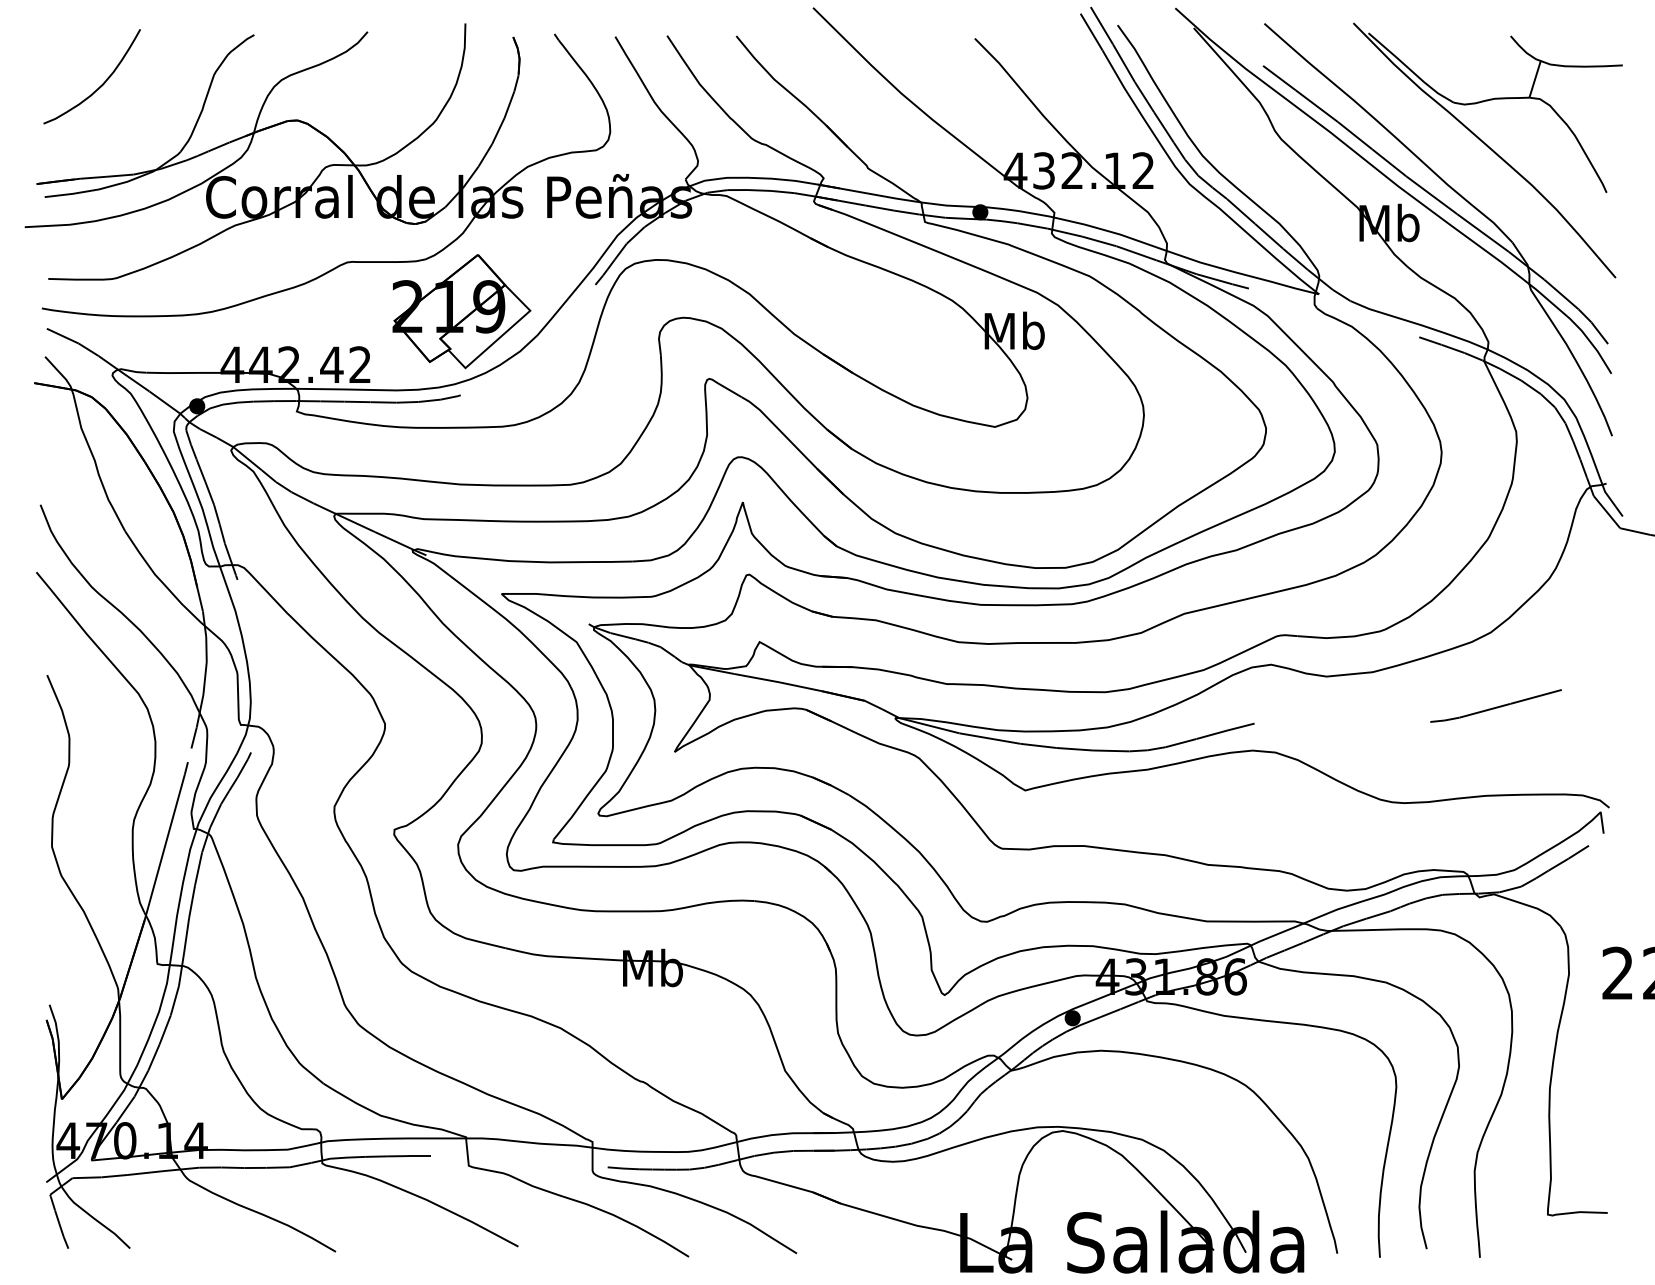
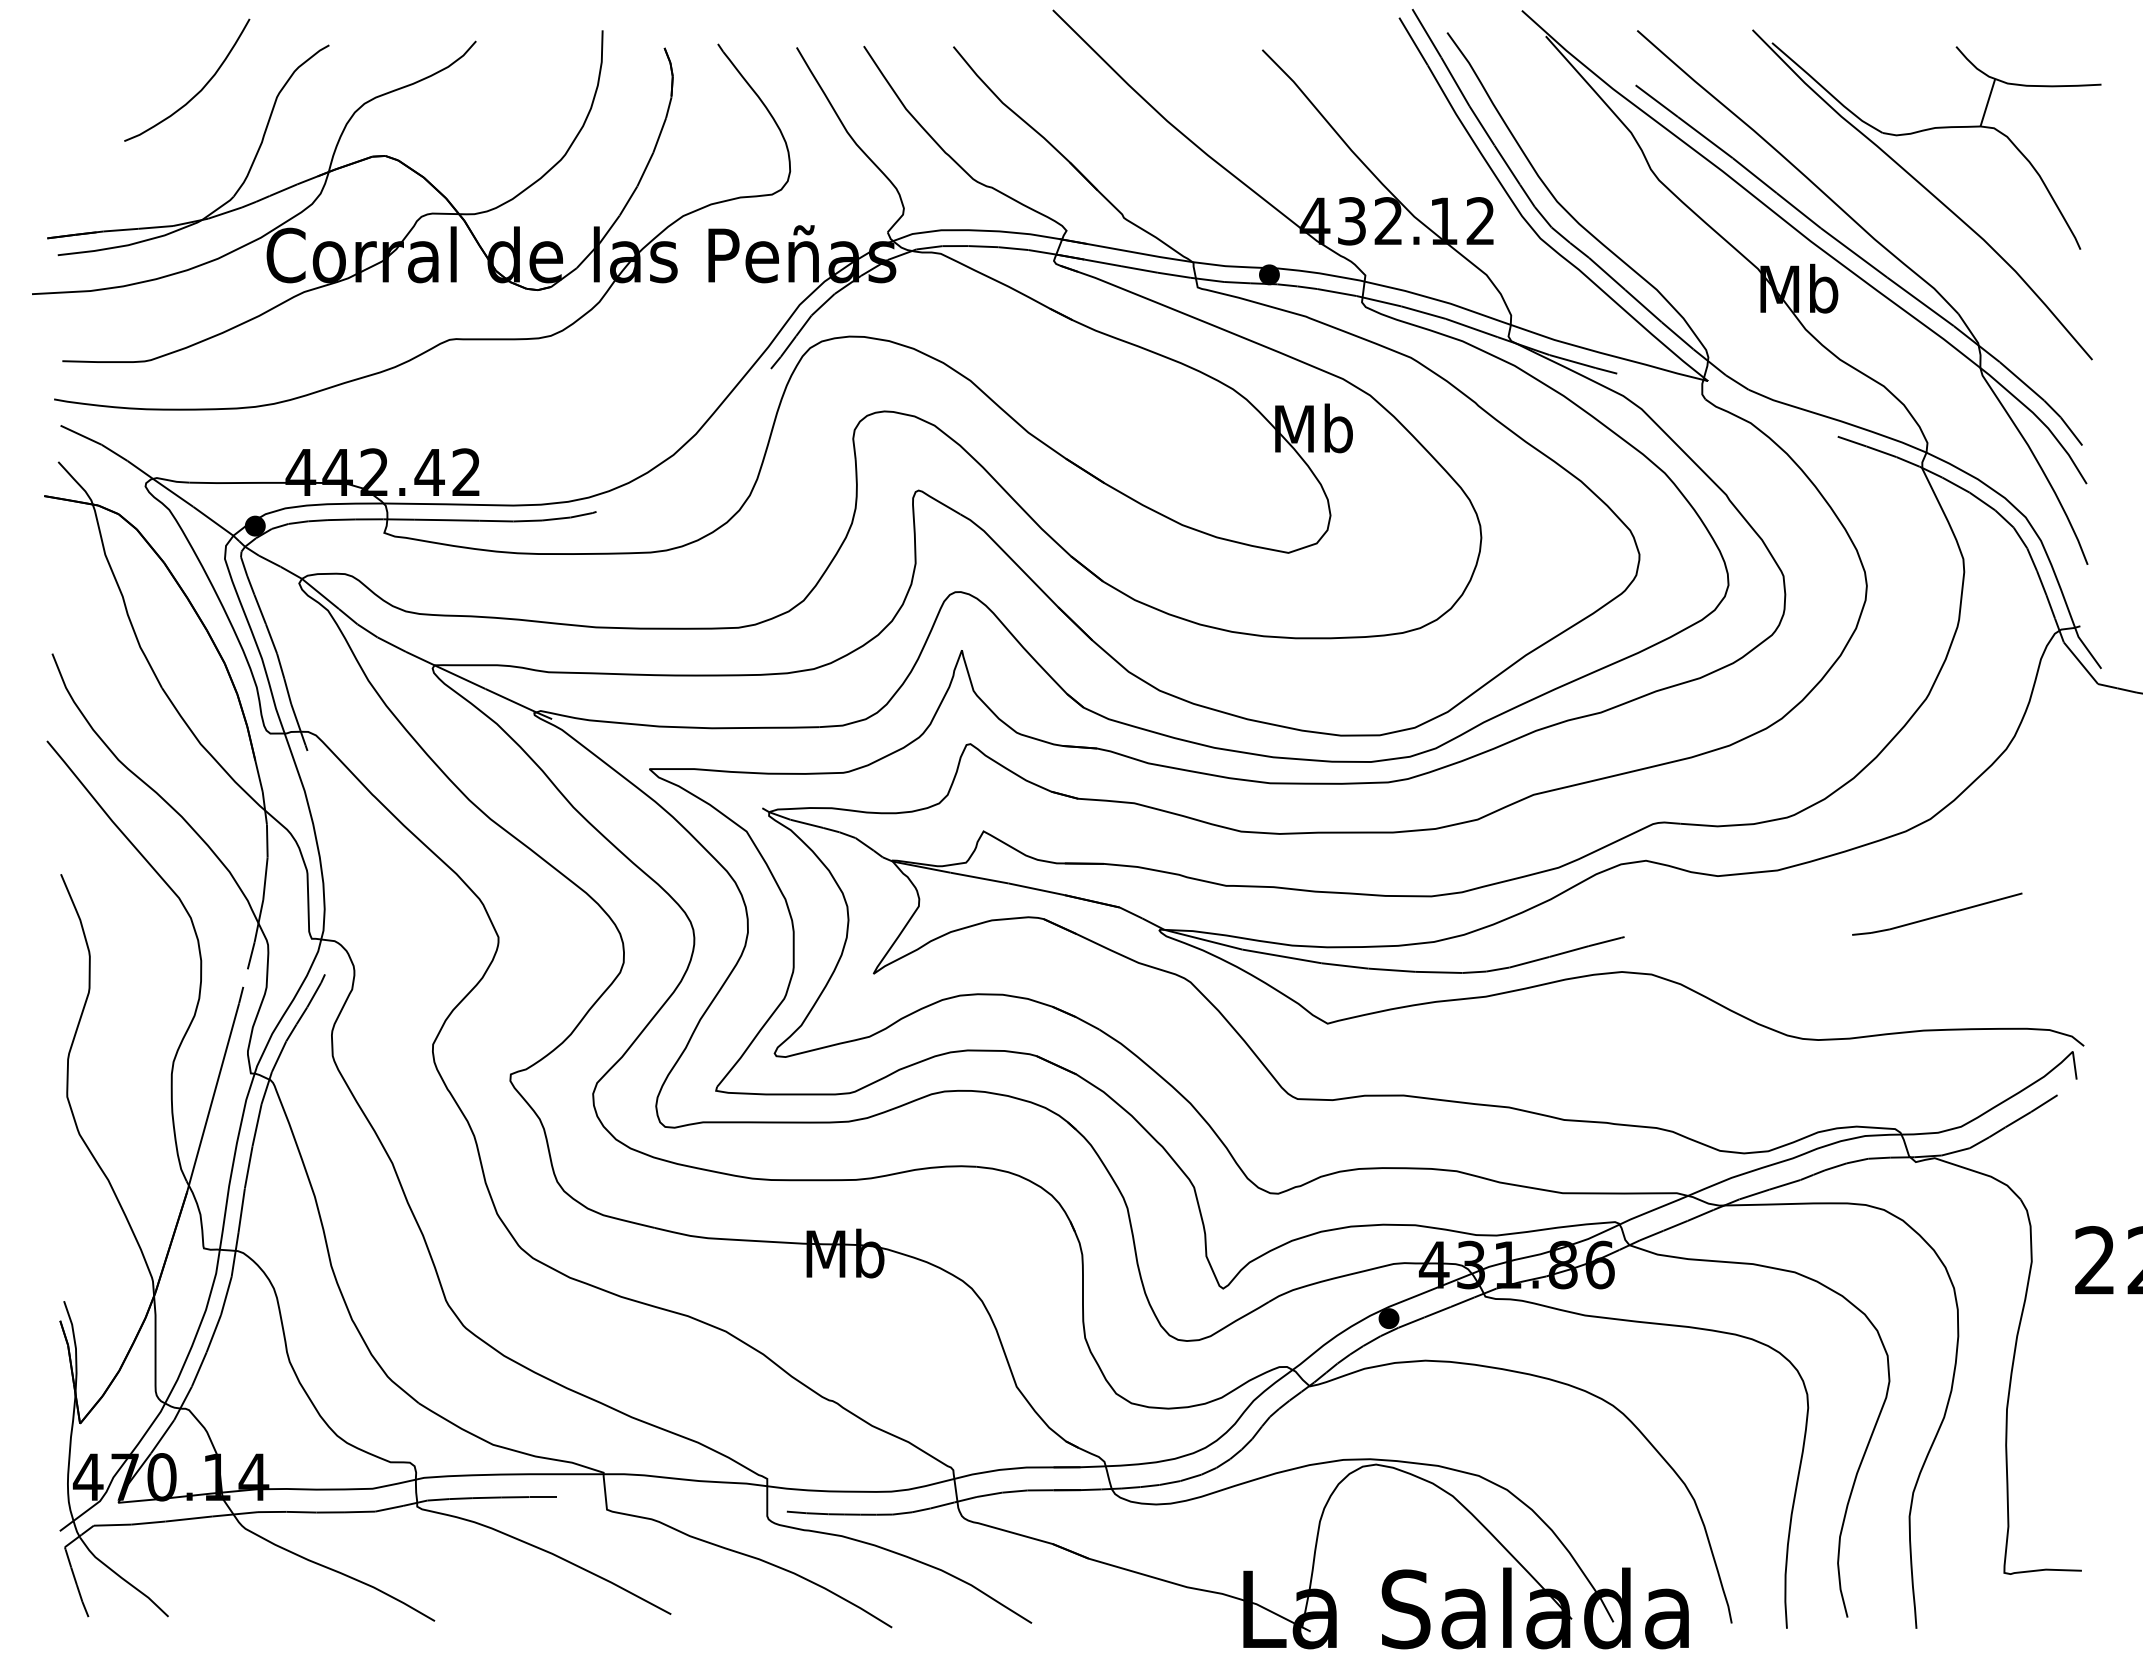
curve: (101, 84) -> (199, 90), moved
part: (461, 311) -> (597, 403), removed

